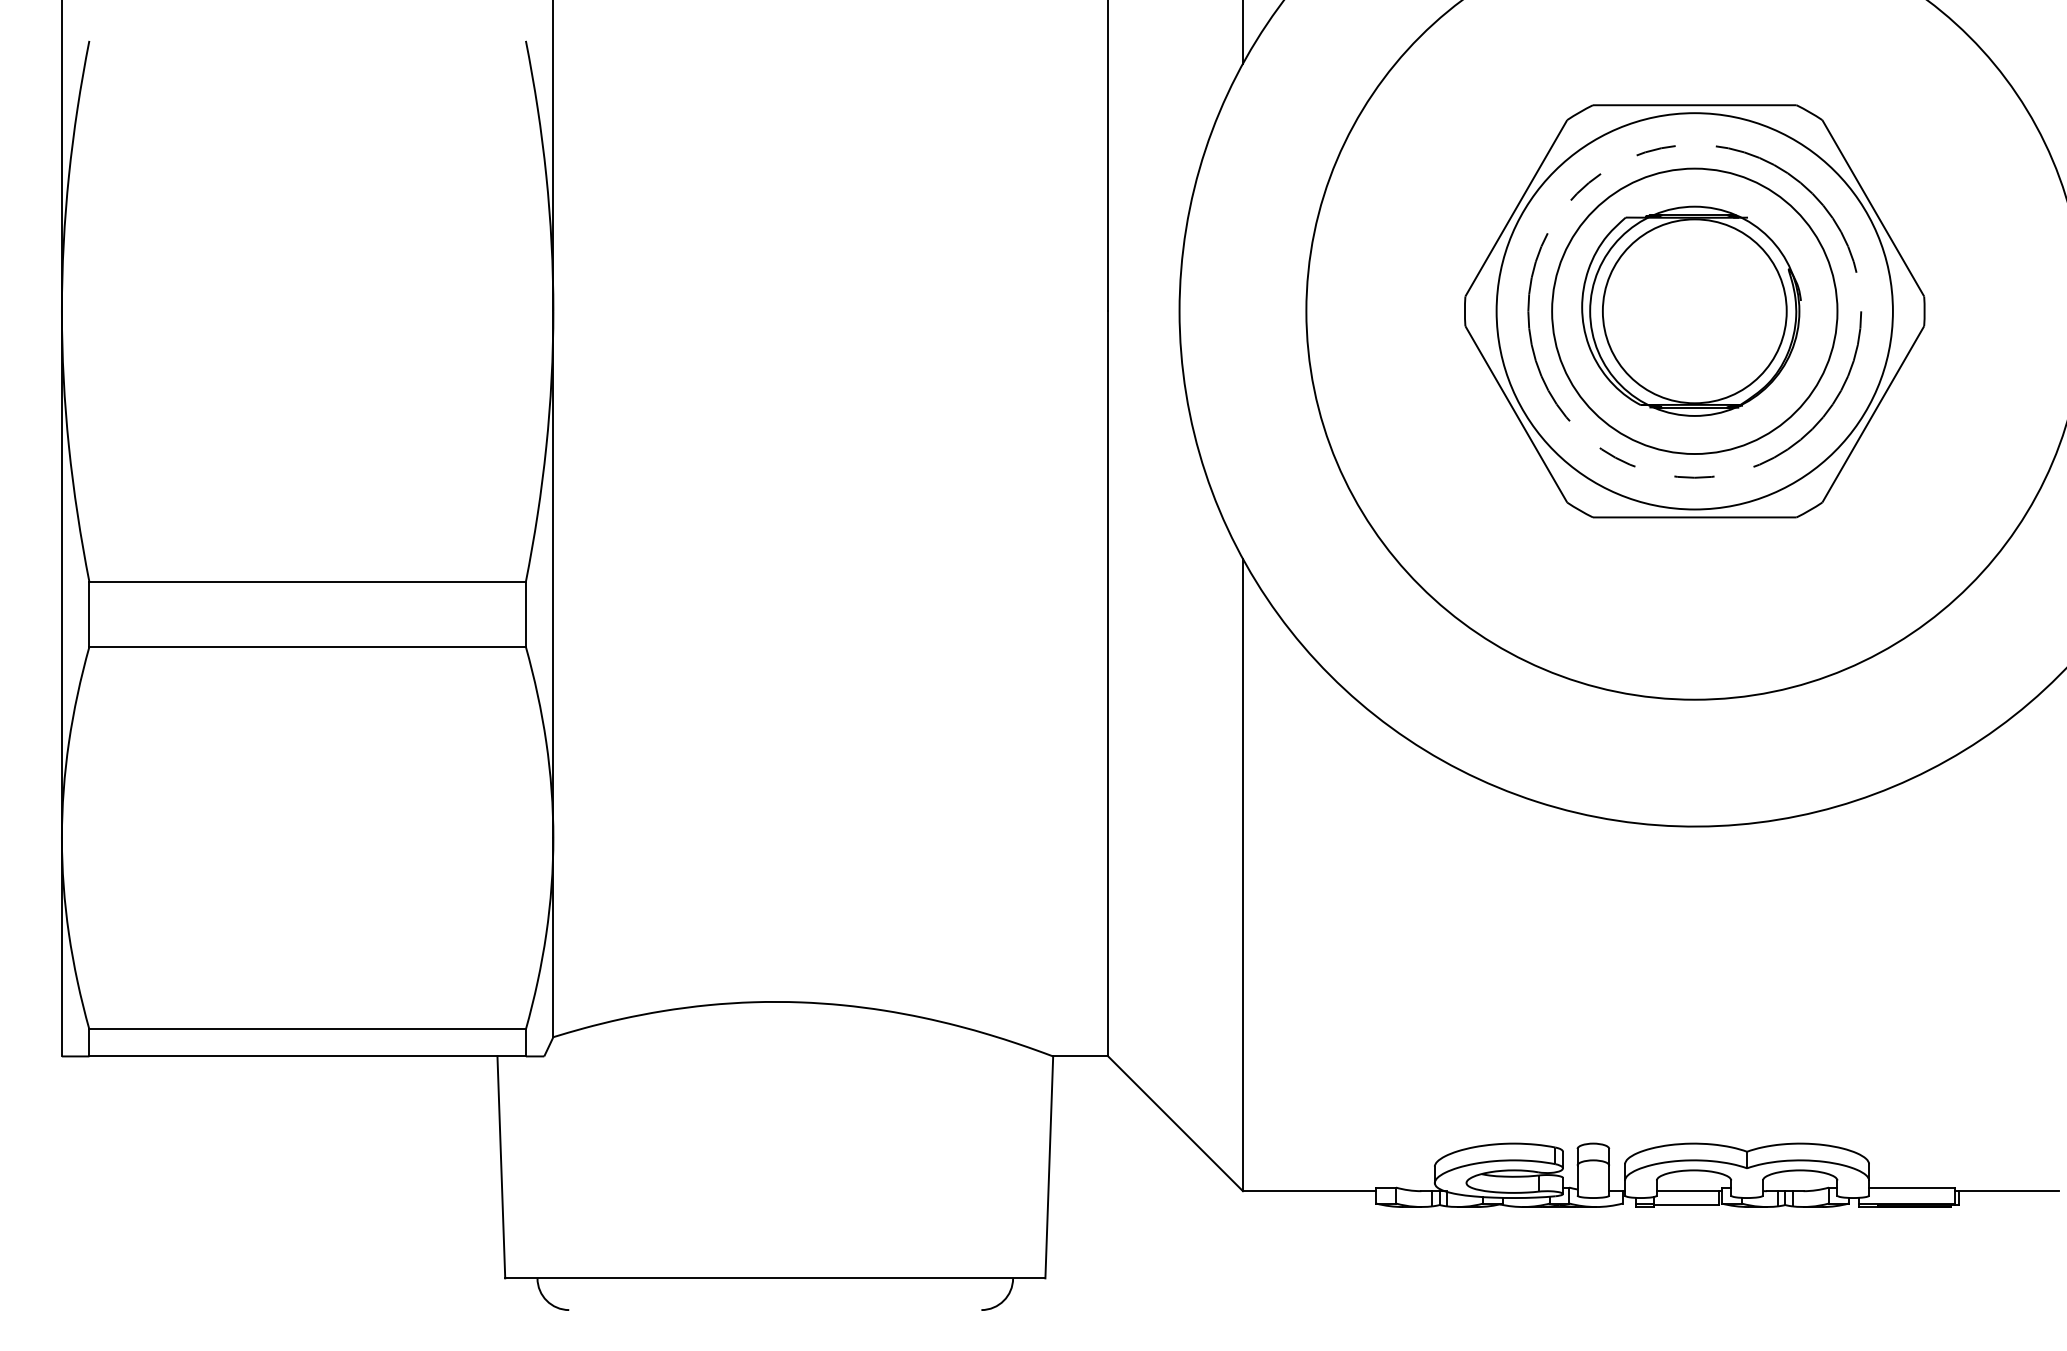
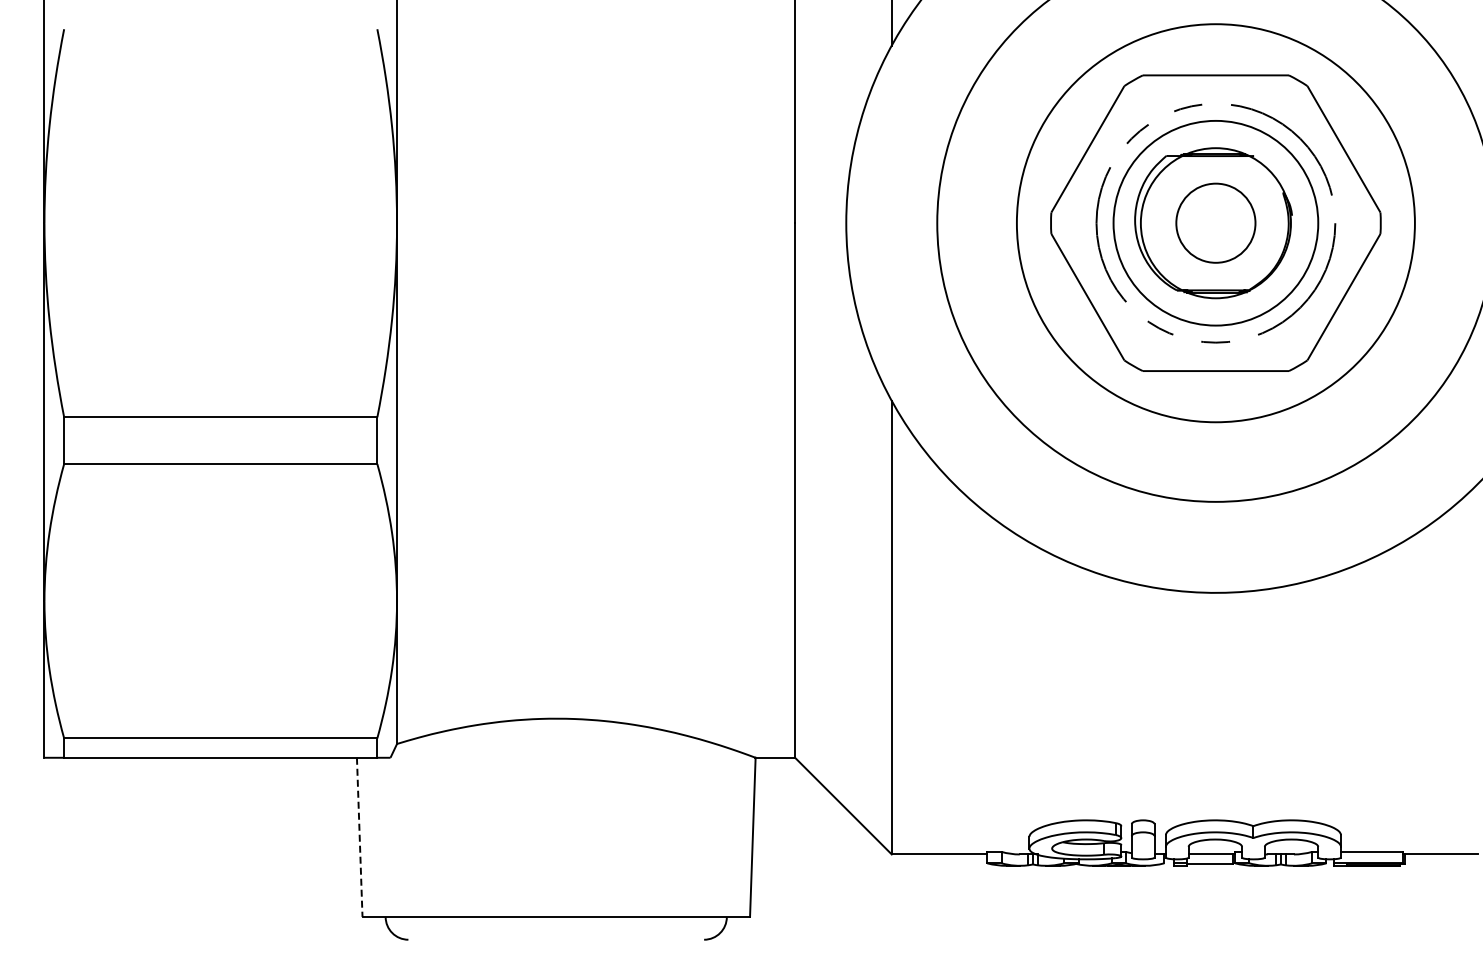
circle: (1694, 311) -> (1215, 223), size x0.6
circle: (1694, 311) -> (1215, 223), size x1.4
line: (501, 1167) -> (359, 837), solid -> dashed

